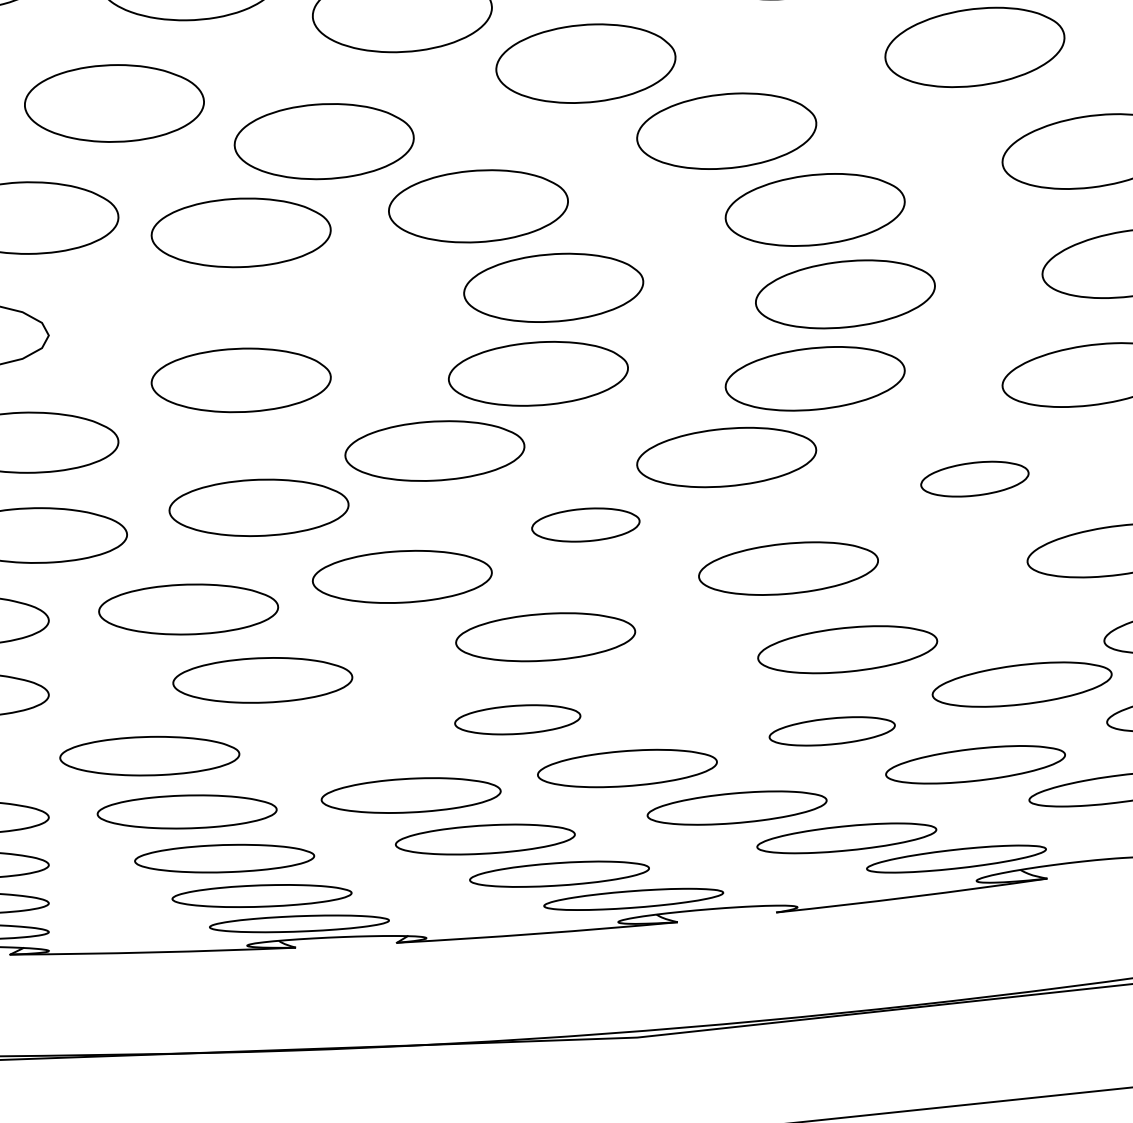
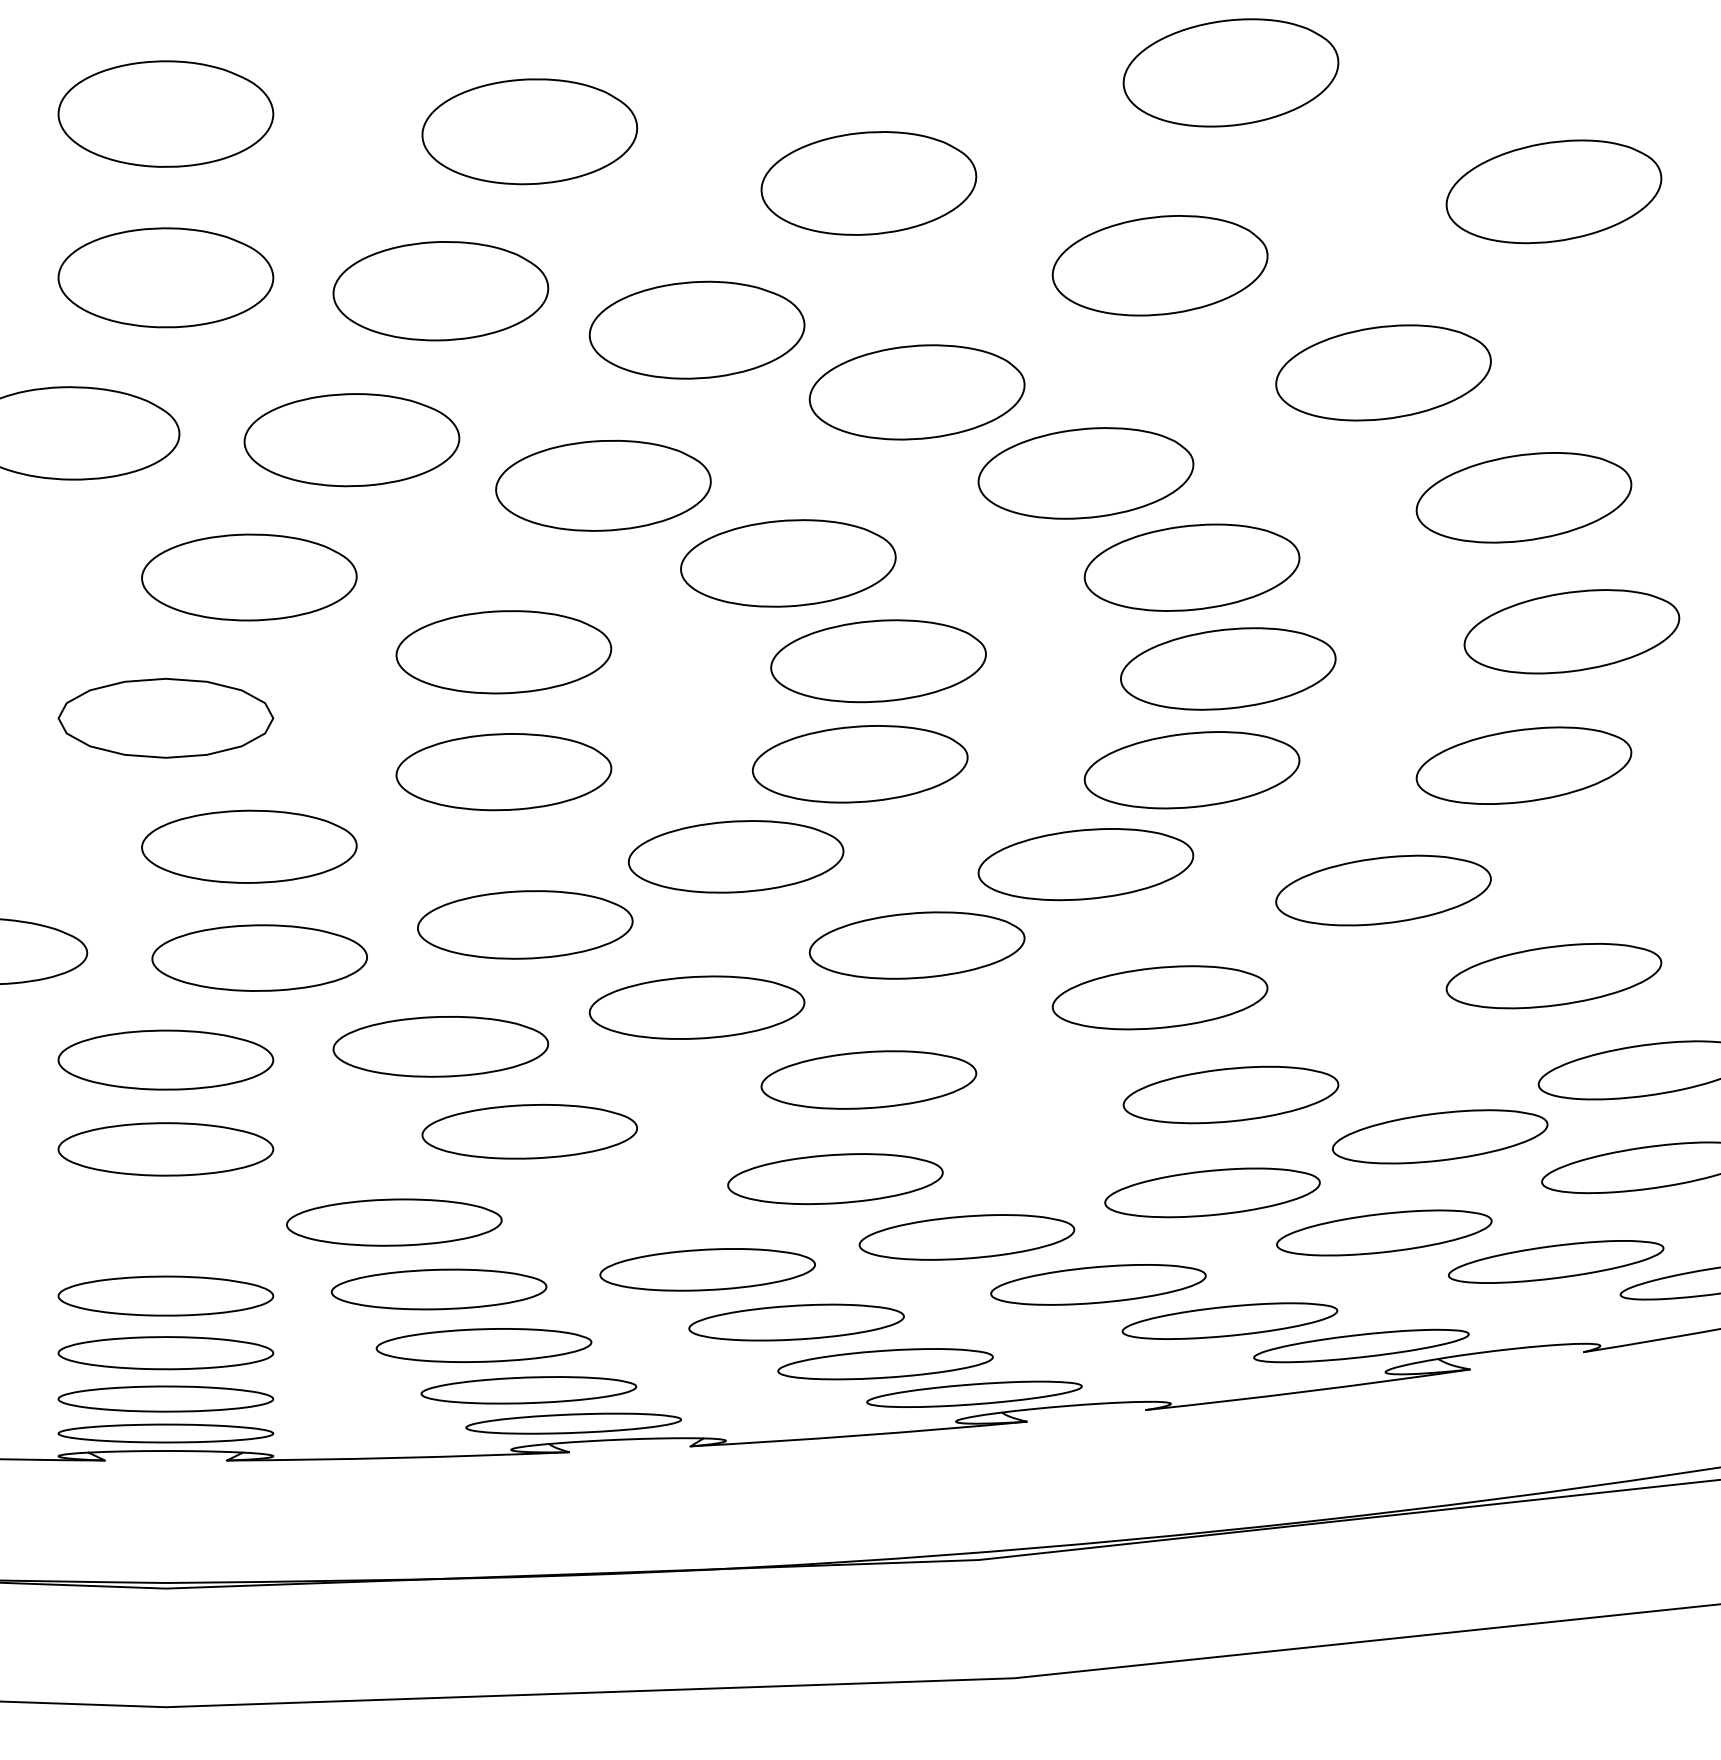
part: (240, 233) -> (503, 652), moved
part: (974, 479) -> (1383, 890), size x1.67
part: (585, 525) -> (916, 945), size x1.67
part: (517, 719) -> (835, 1178), size x1.43
part: (832, 731) -> (1212, 1192), size x1.43

